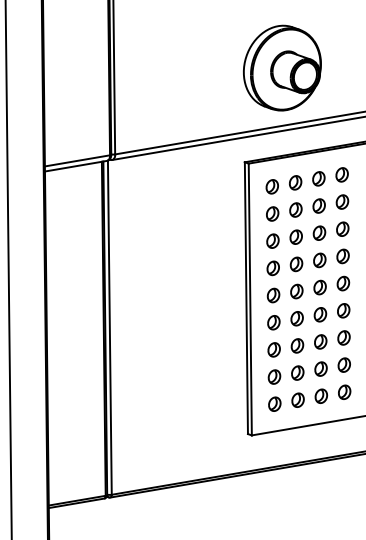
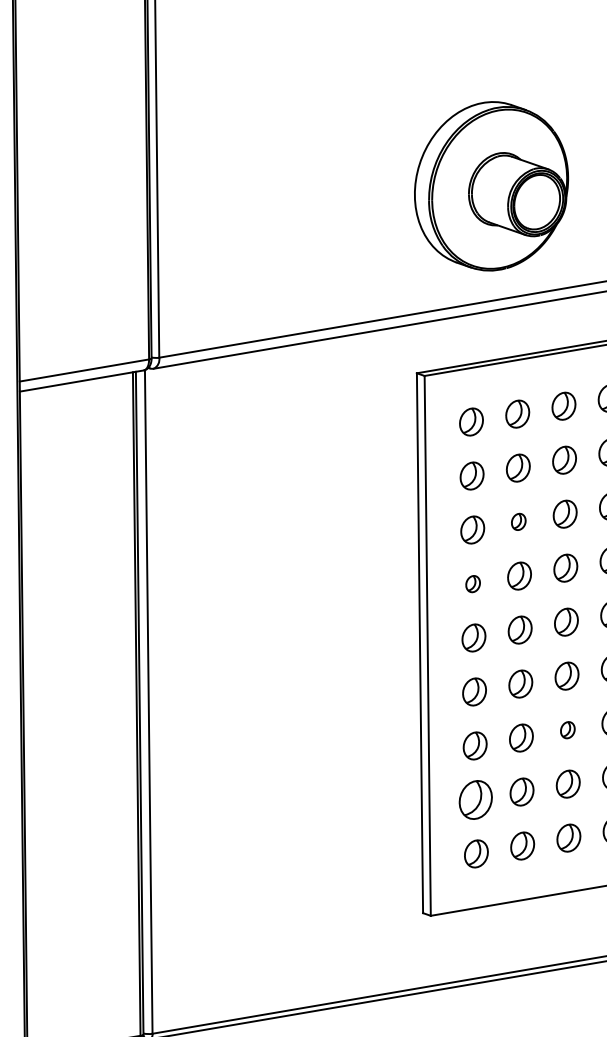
part: (295, 236) -> (517, 520), size x0.6
part: (272, 268) -> (471, 584), size x0.6
part: (320, 341) -> (567, 729), size x0.6
part: (274, 376) -> (475, 798), size x1.4

